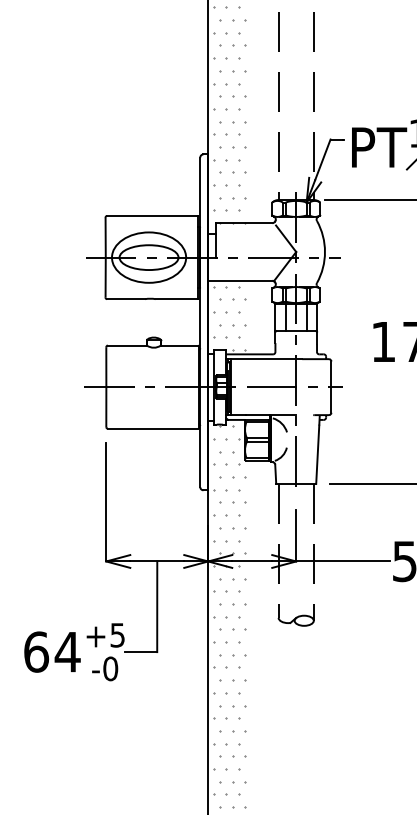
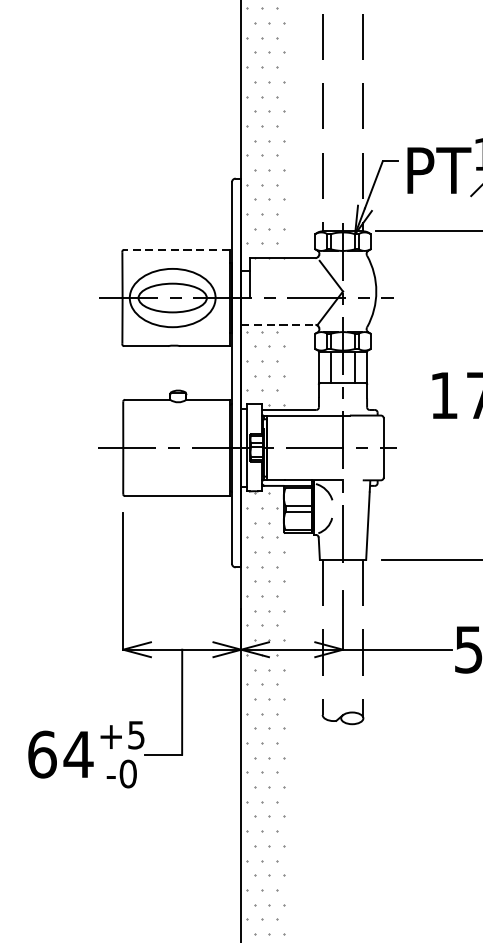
line: (152, 216) -> (176, 250), solid -> dashed
line: (240, 280) -> (278, 324), solid -> dashed

